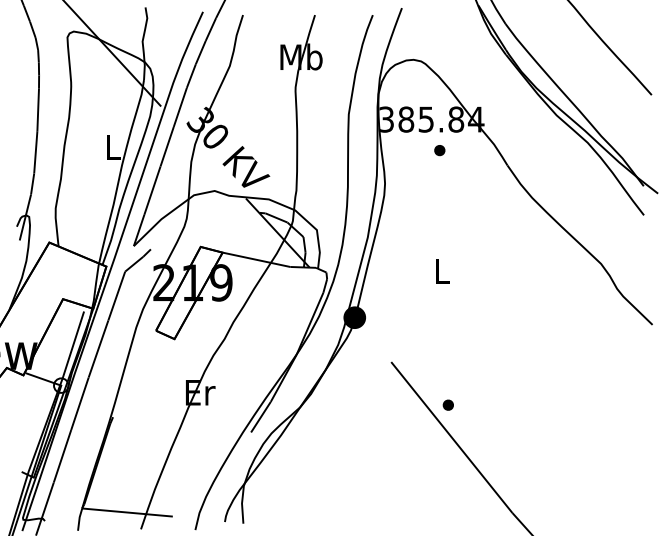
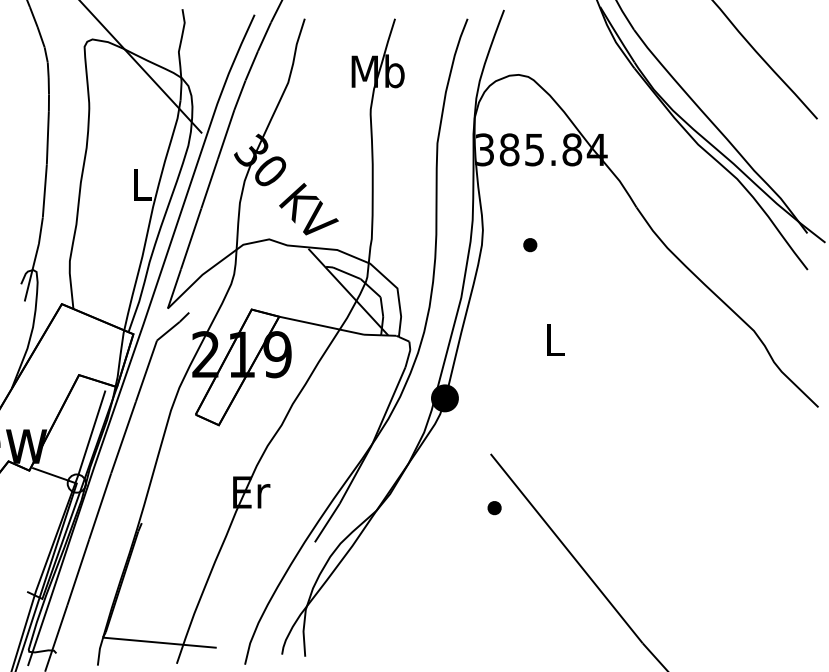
part: (439, 150) -> (529, 245), moved
part: (447, 404) -> (493, 507), moved

